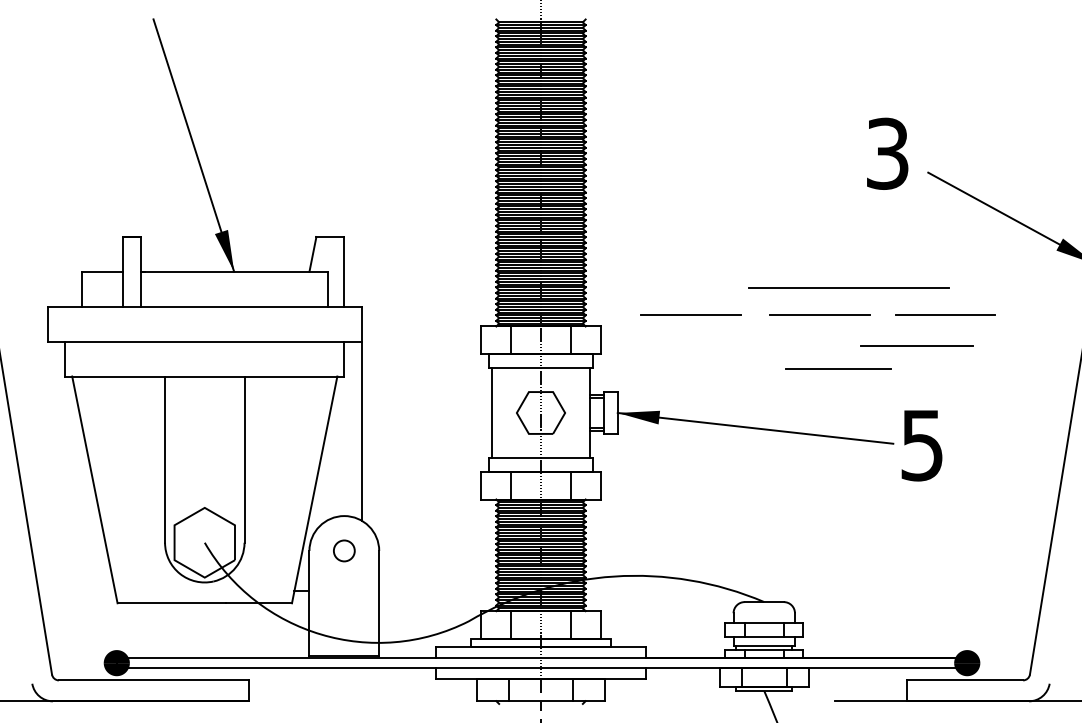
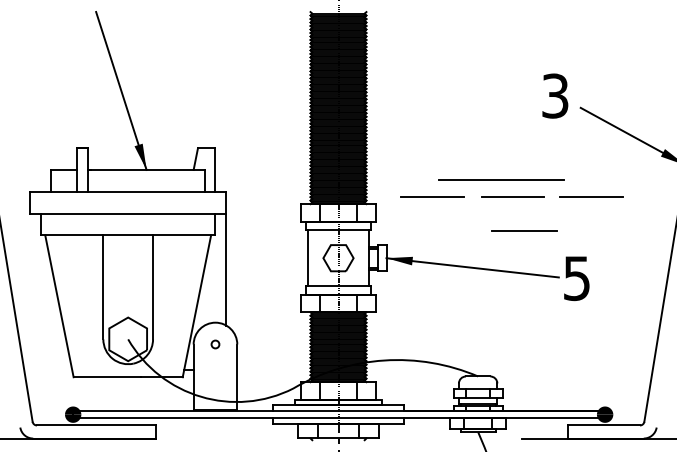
line: (849, 287) -> (501, 179), moved
line: (916, 346) -> (573, 216), removed
circle: (344, 550) -> (215, 344), size x0.6

